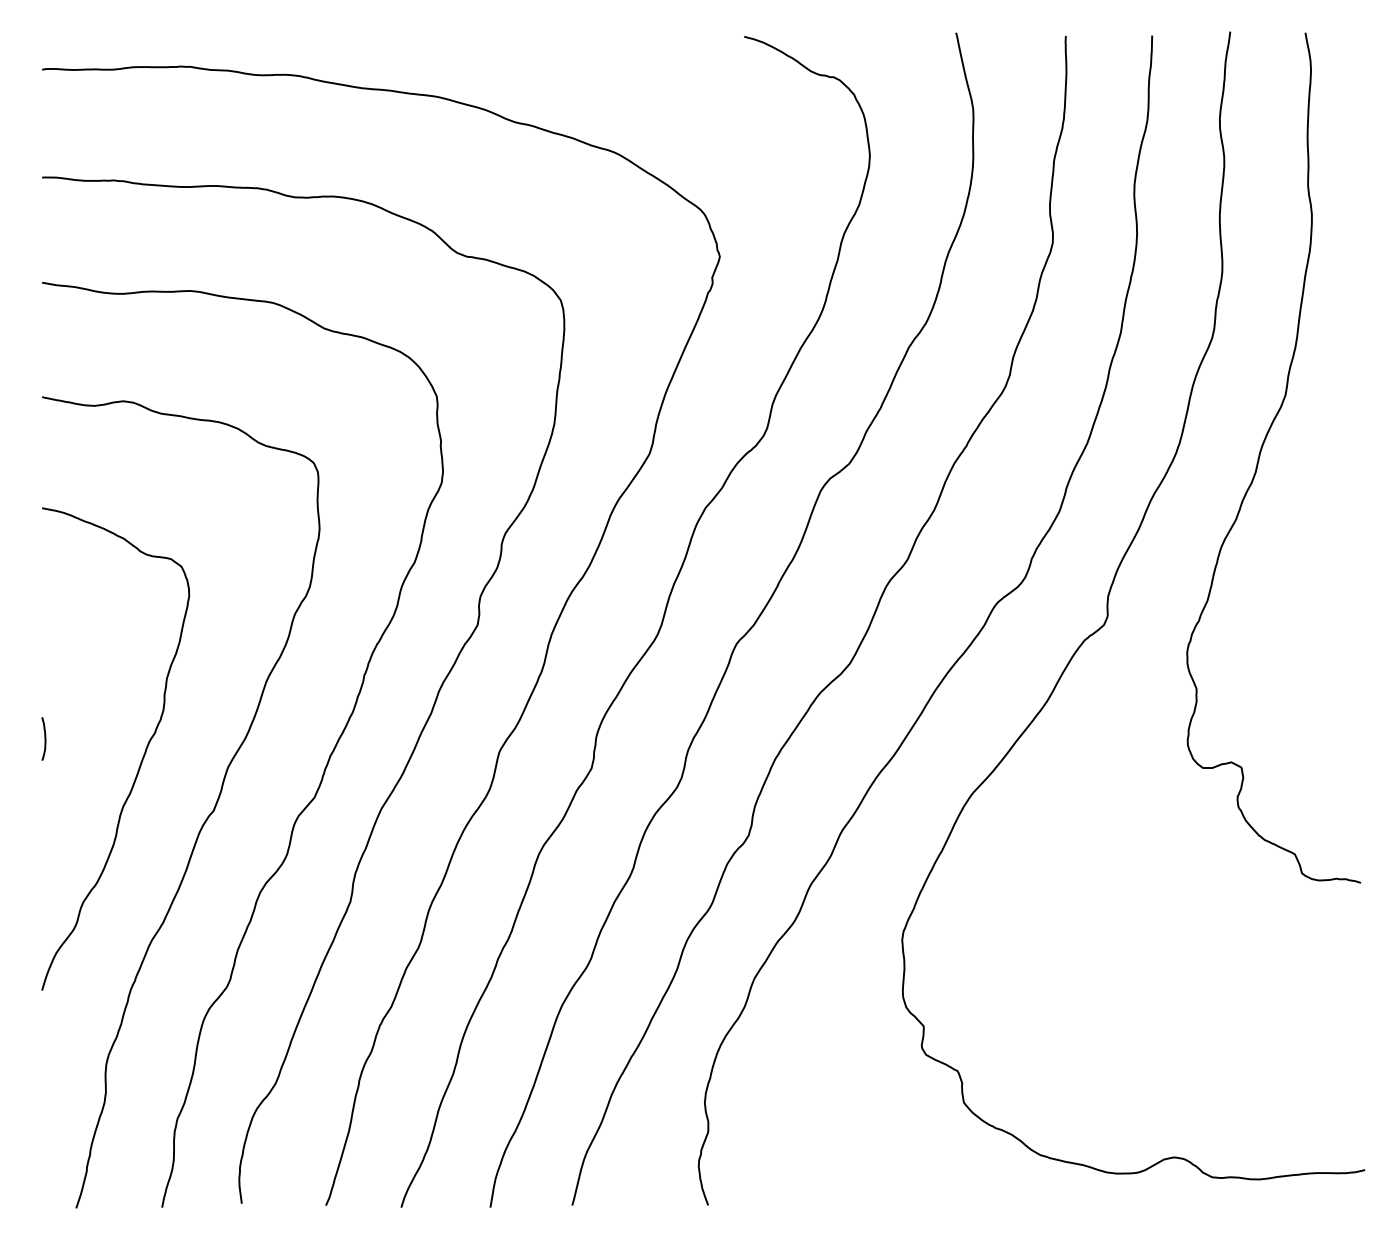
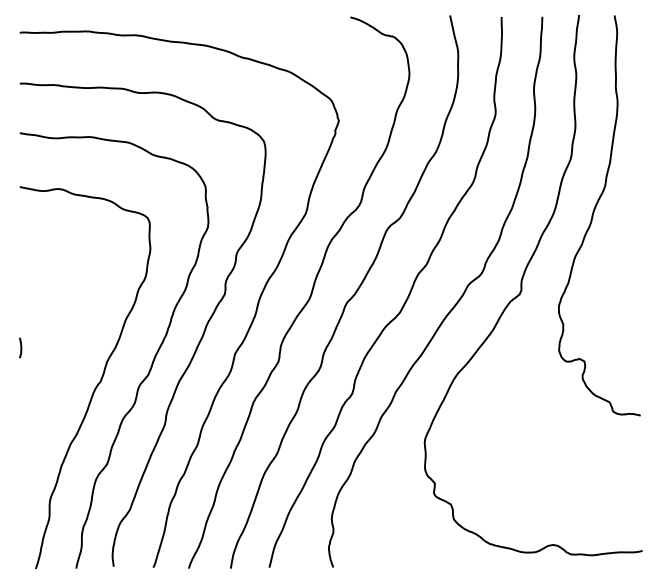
curve: (139, 761) -> (65, 358), removed

